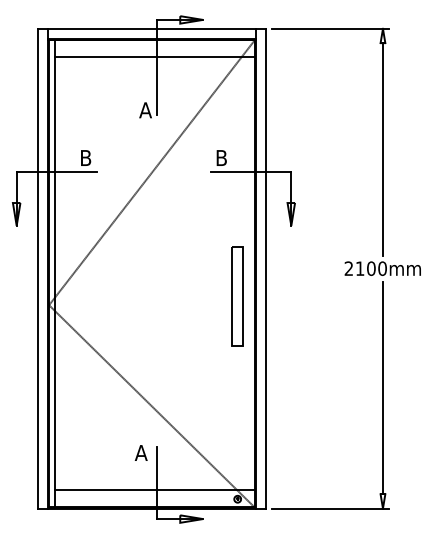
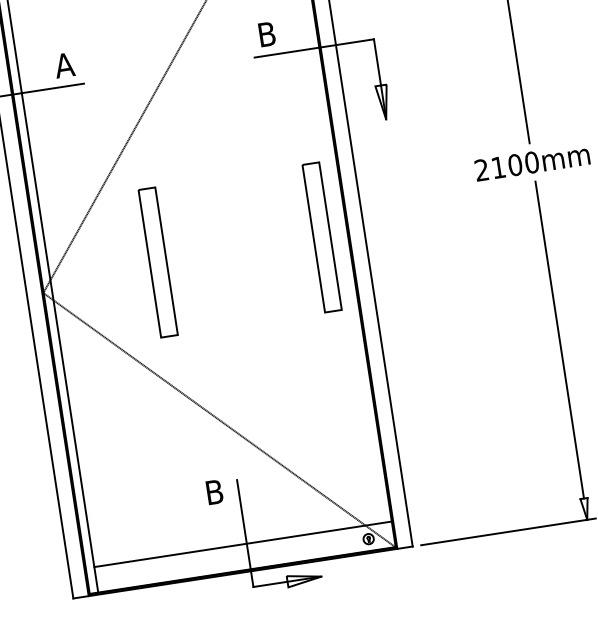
text: (85, 157) -> (63, 64), B -> A
part: (127, 296) -> (158, 262), added
text: (140, 452) -> (213, 491), A -> B

